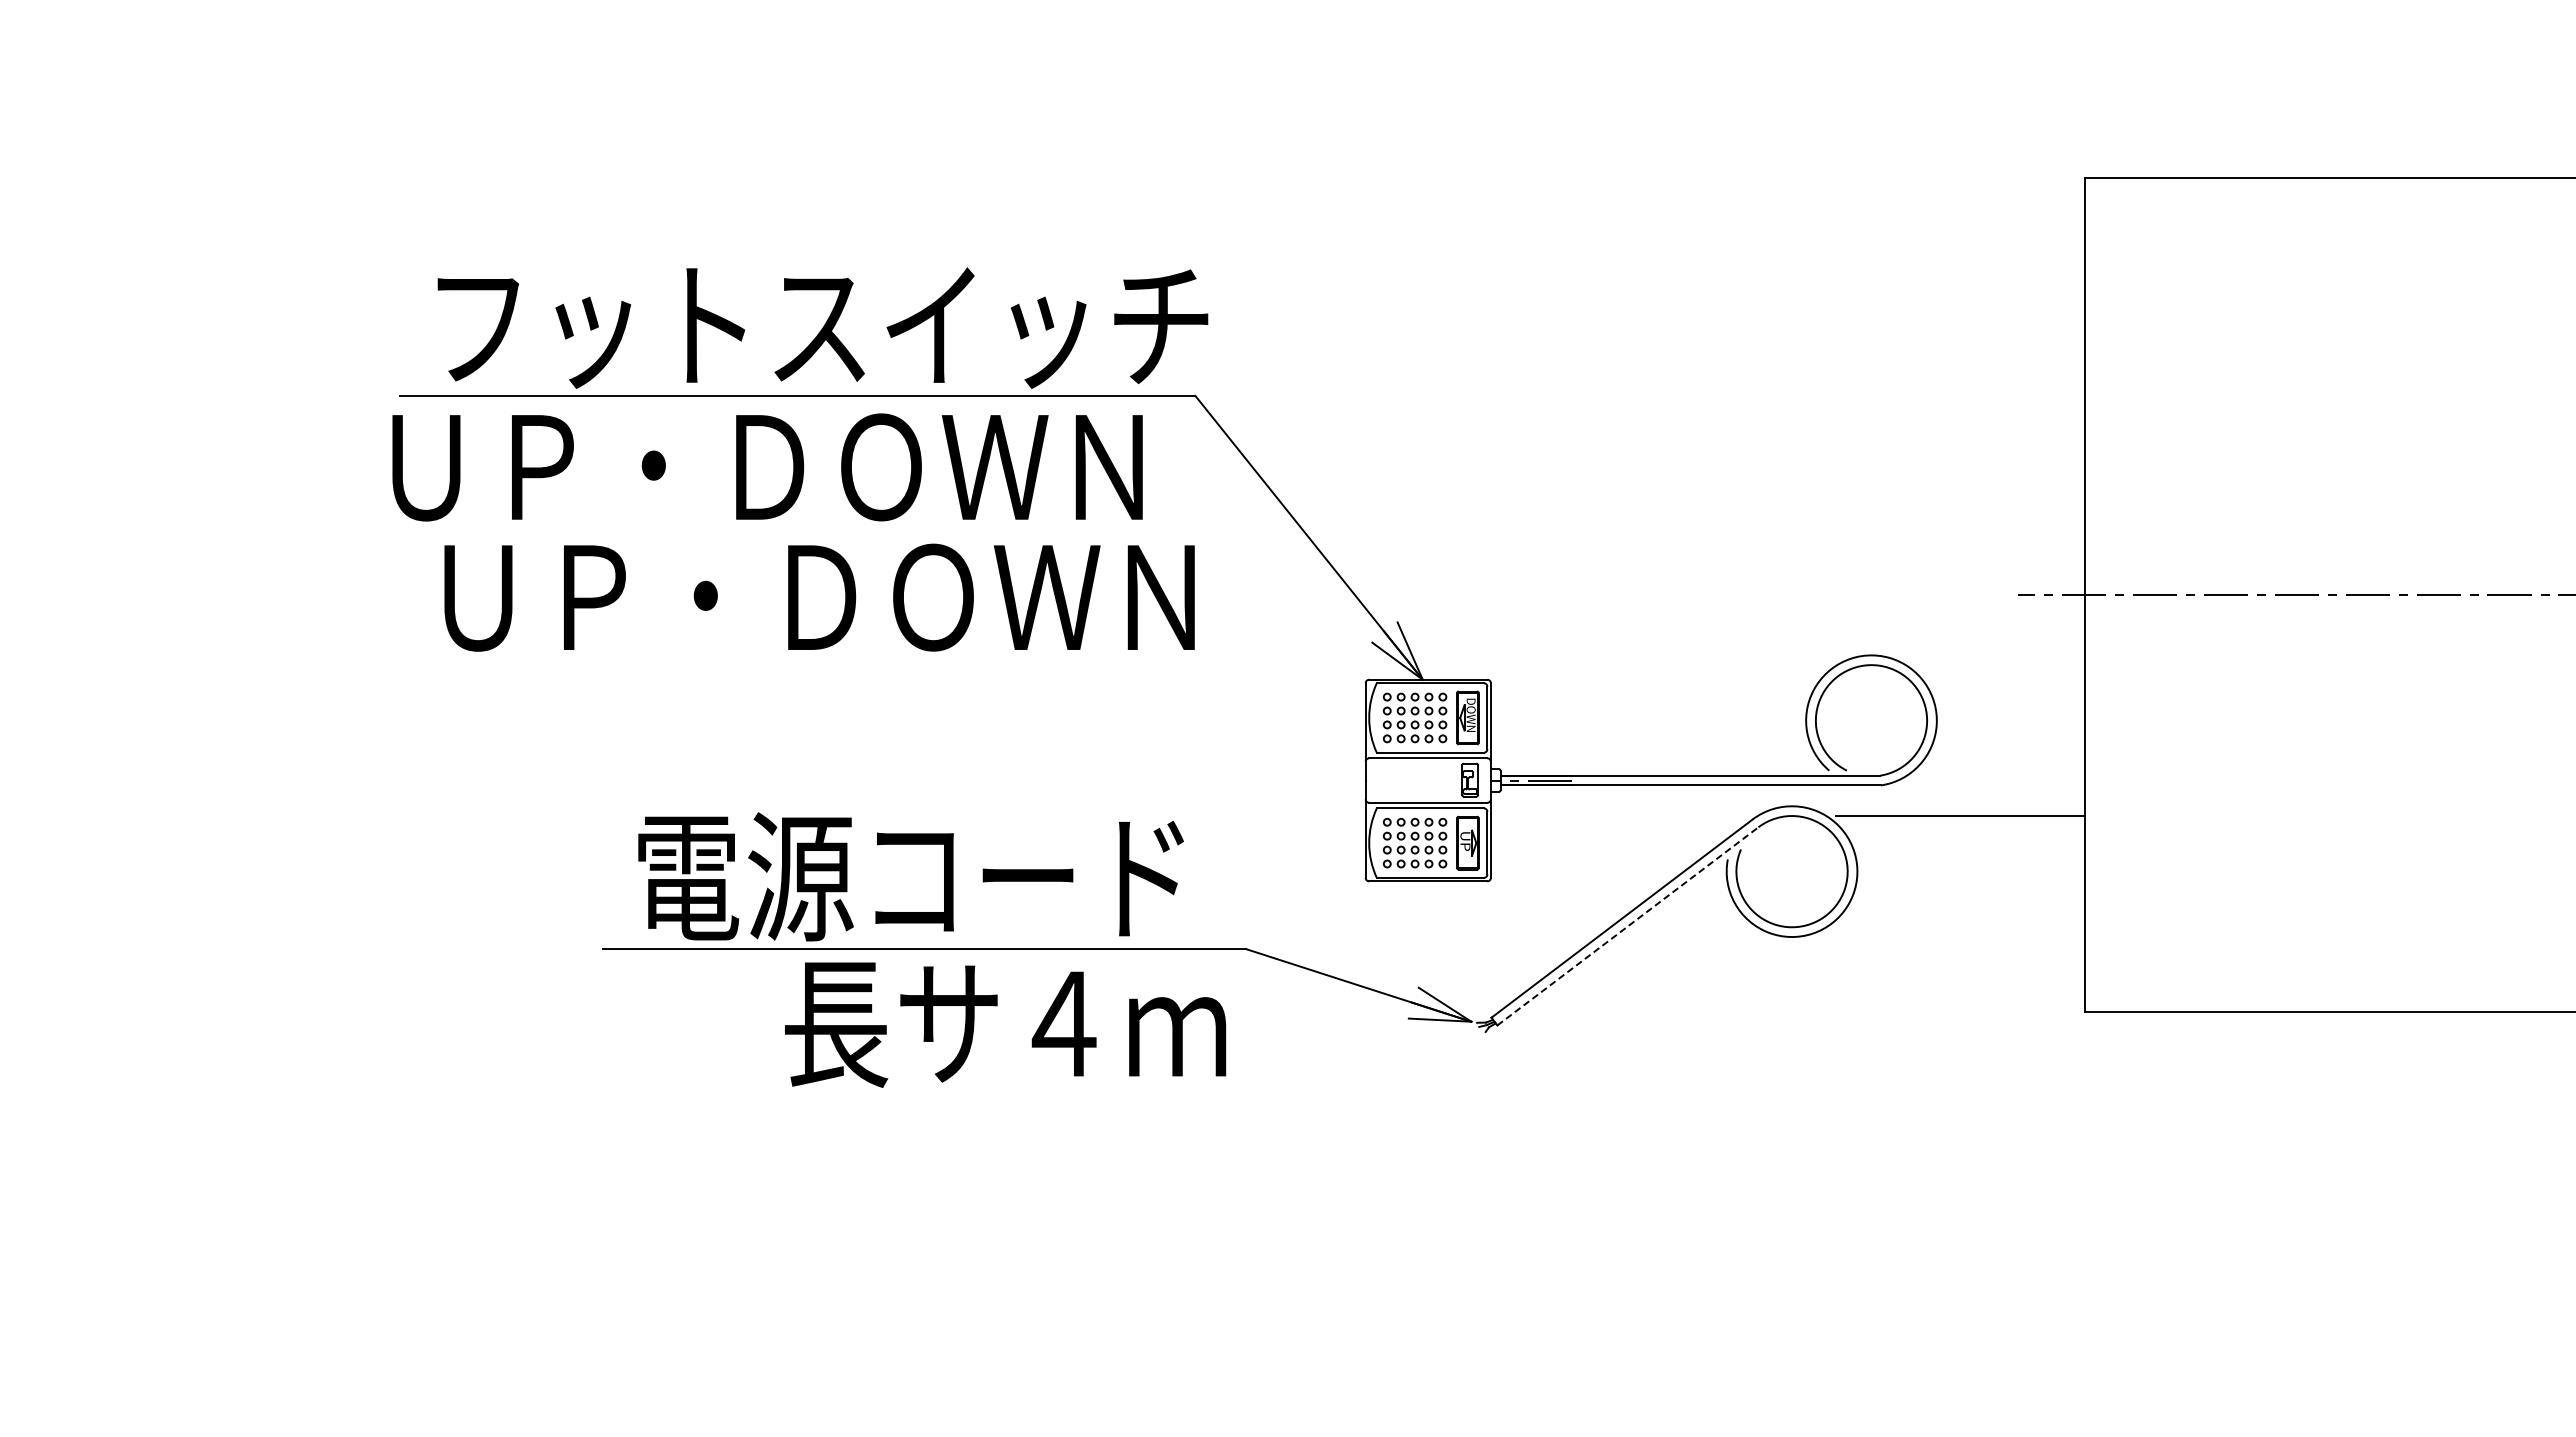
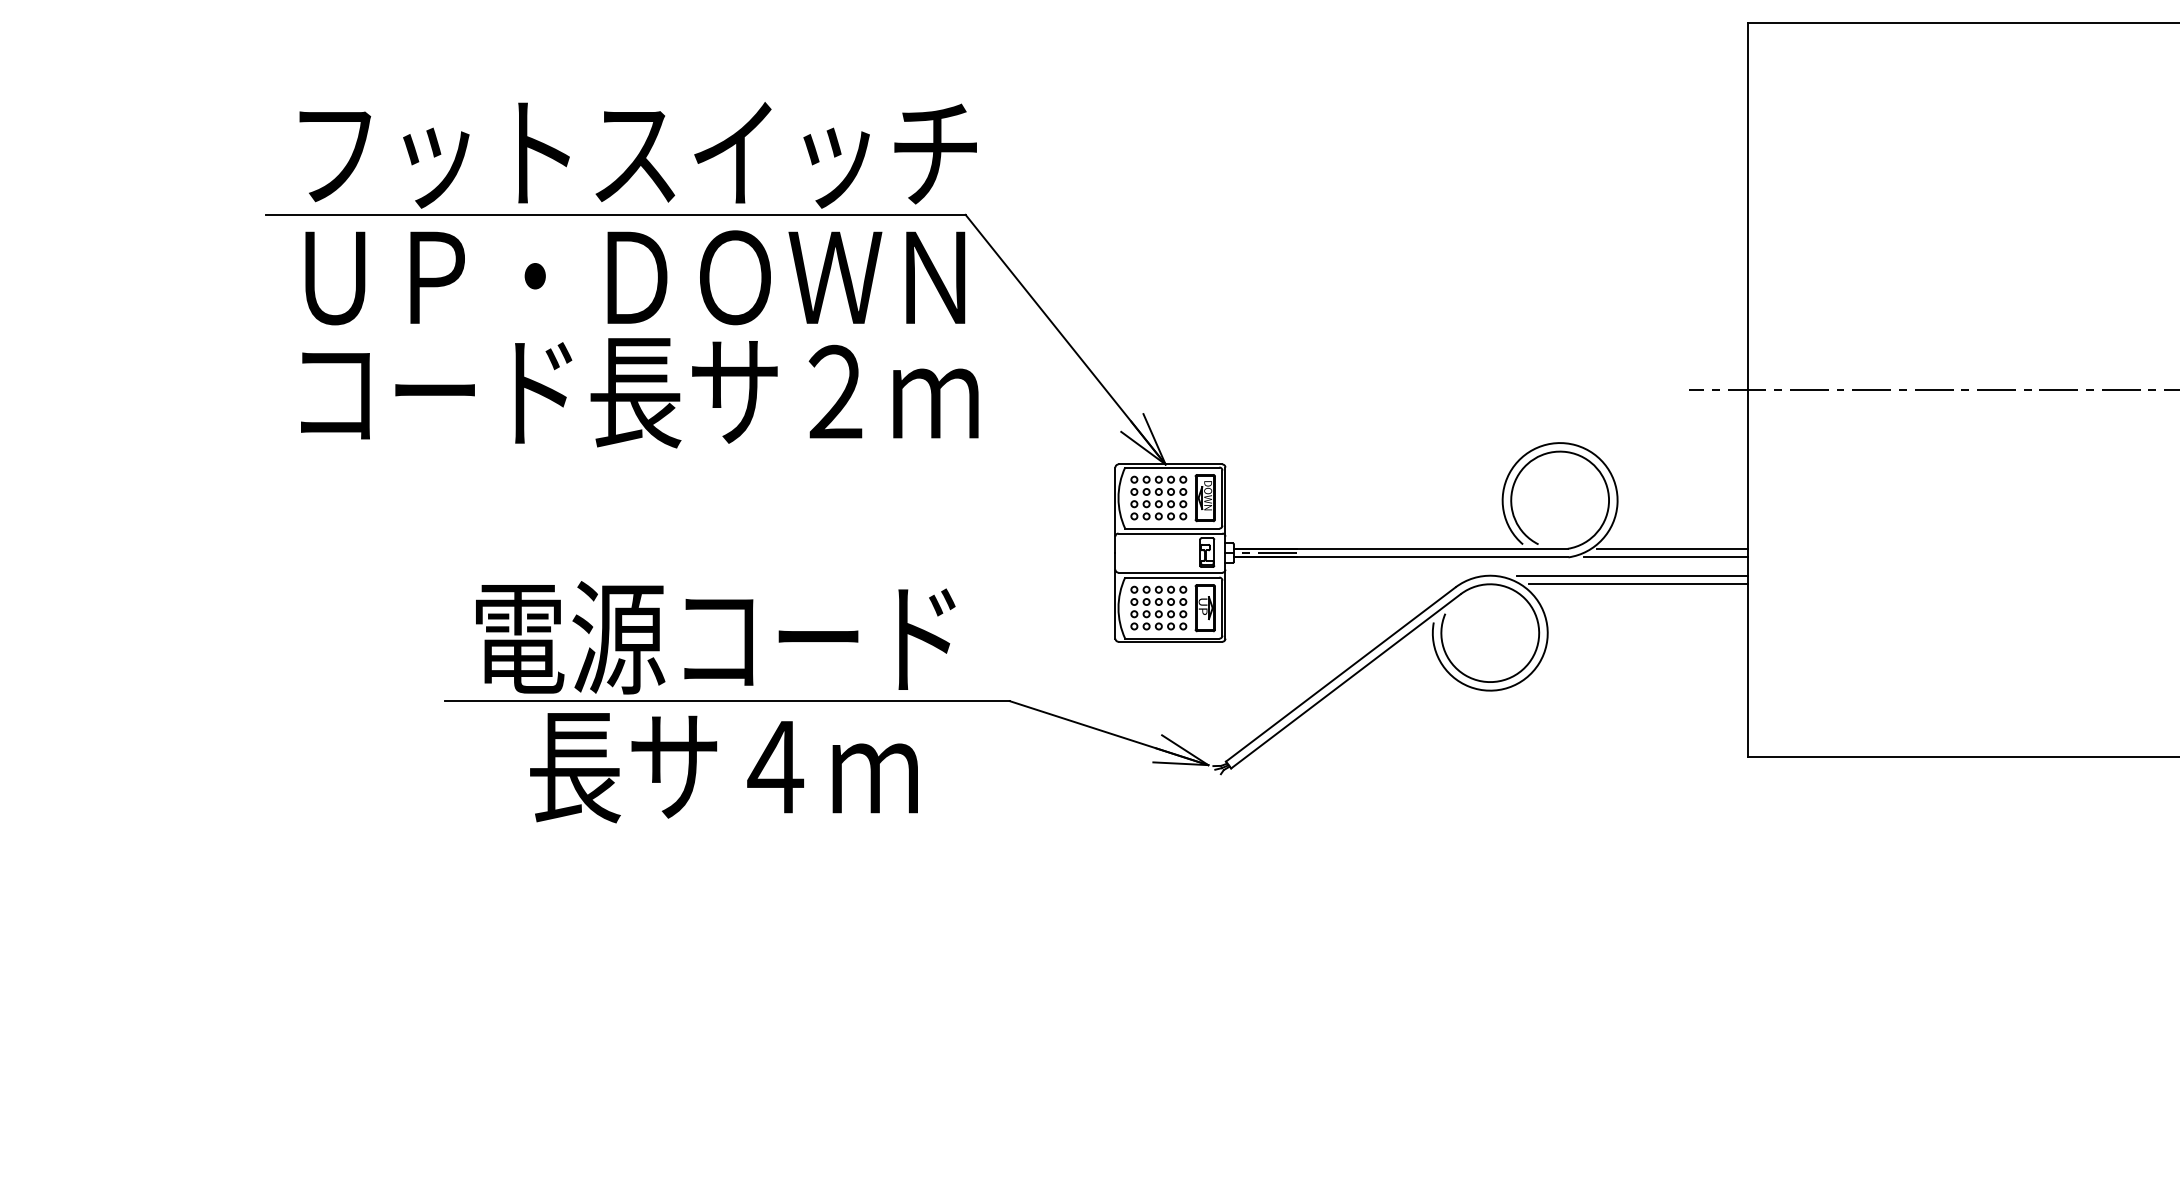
text: (767, 467) -> (635, 277), moved
text: (824, 598) -> (639, 393), ＵＰ・ＤＯＷＮ -> コード長サ２ｍ
line: (1998, 775) -> (1671, 548), added
line: (1991, 785) -> (1665, 557), added
line: (1953, 806) -> (1632, 575), added
line: (1627, 926) -> (1345, 681), dashed -> solid
text: (1005, 1024) -> (724, 767), moved

